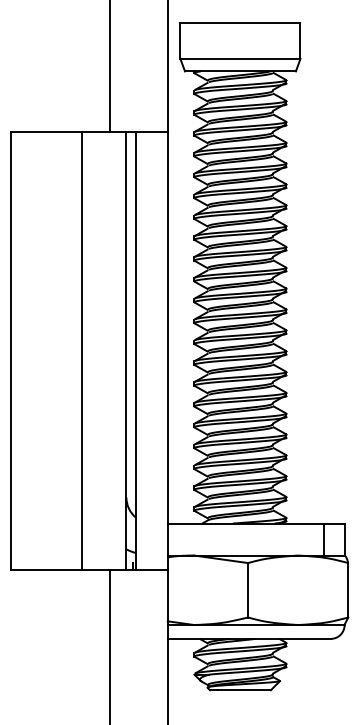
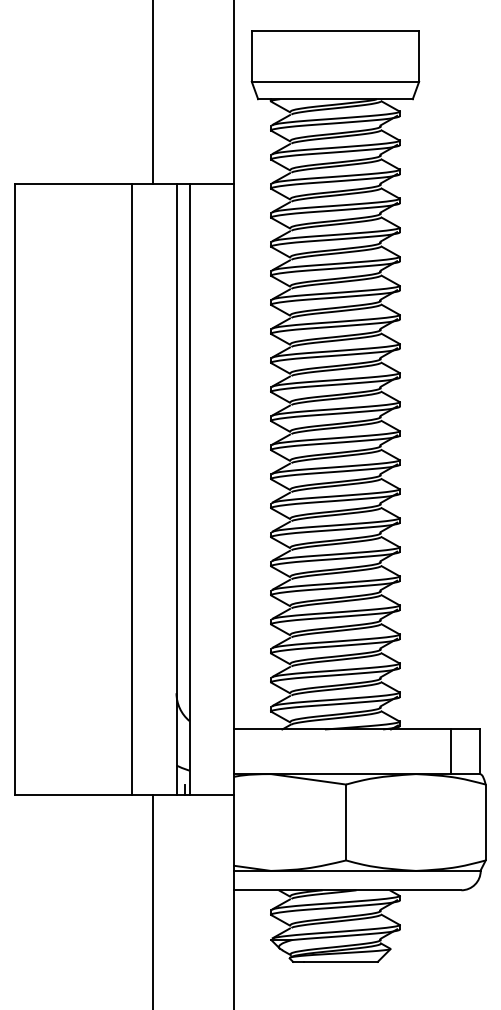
line: (81, 350) -> (131, 488), moved

